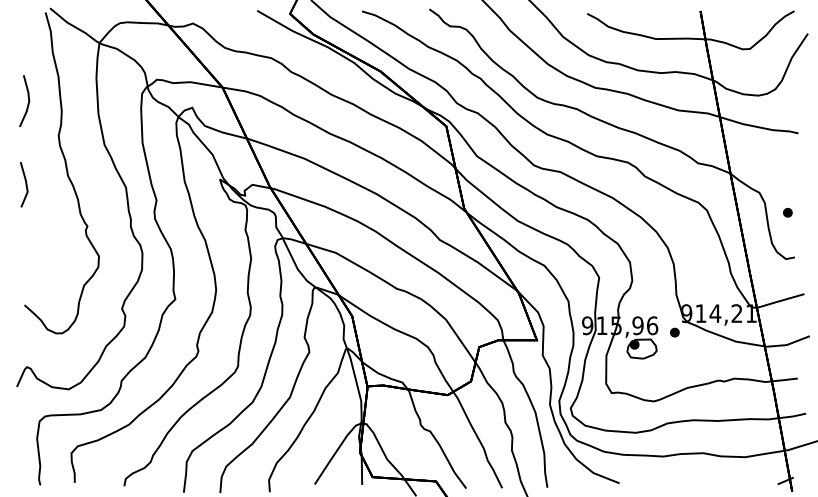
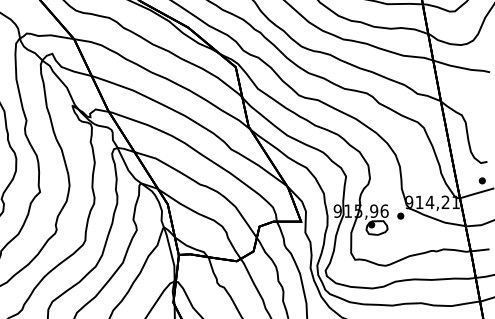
part: (787, 212) -> (482, 180), moved

